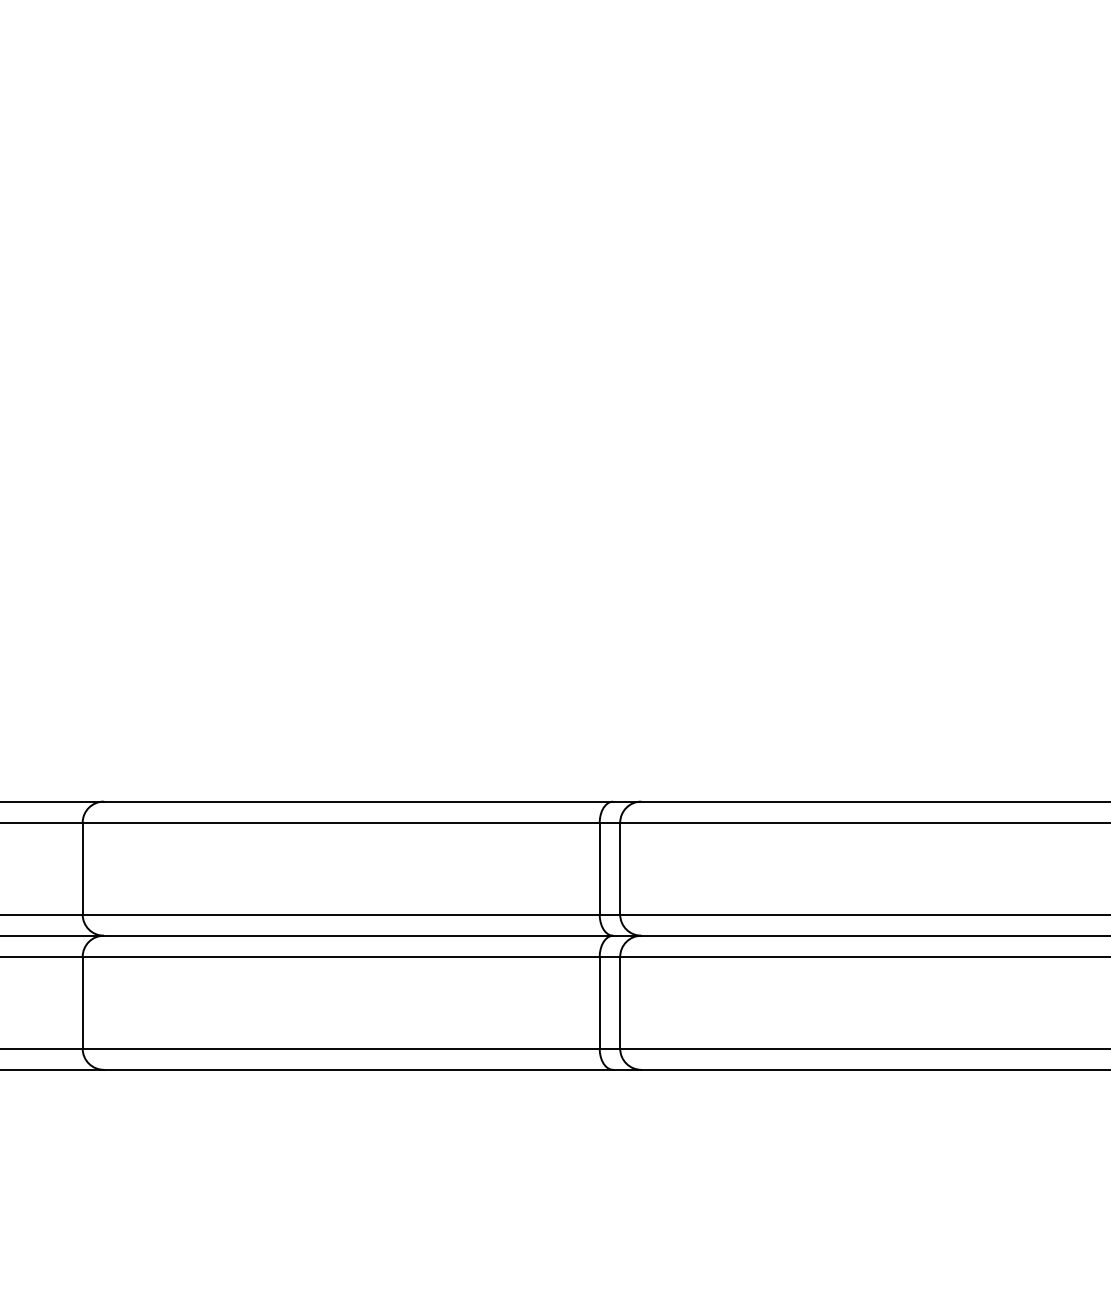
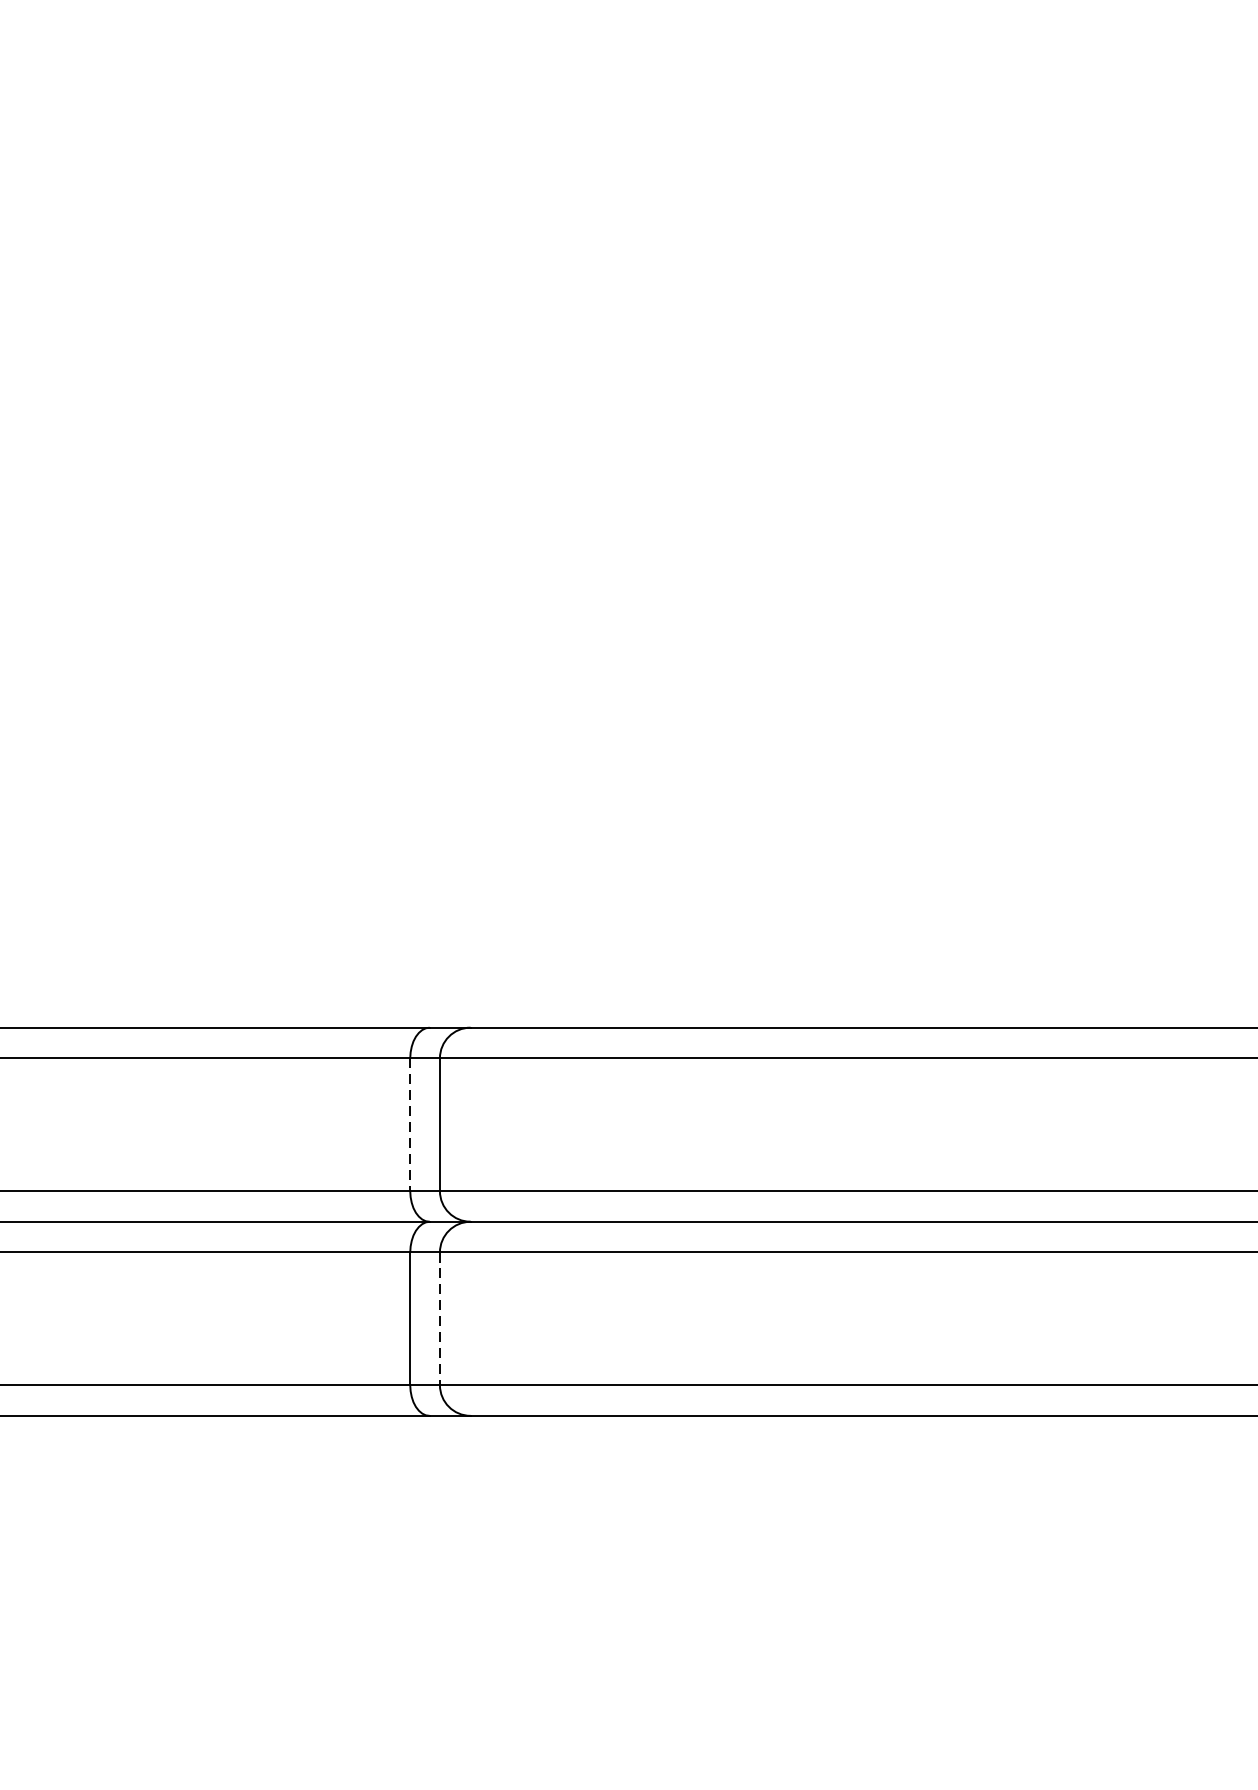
line: (599, 868) -> (409, 1124), solid -> dashed
line: (620, 1002) -> (440, 1318), solid -> dashed

